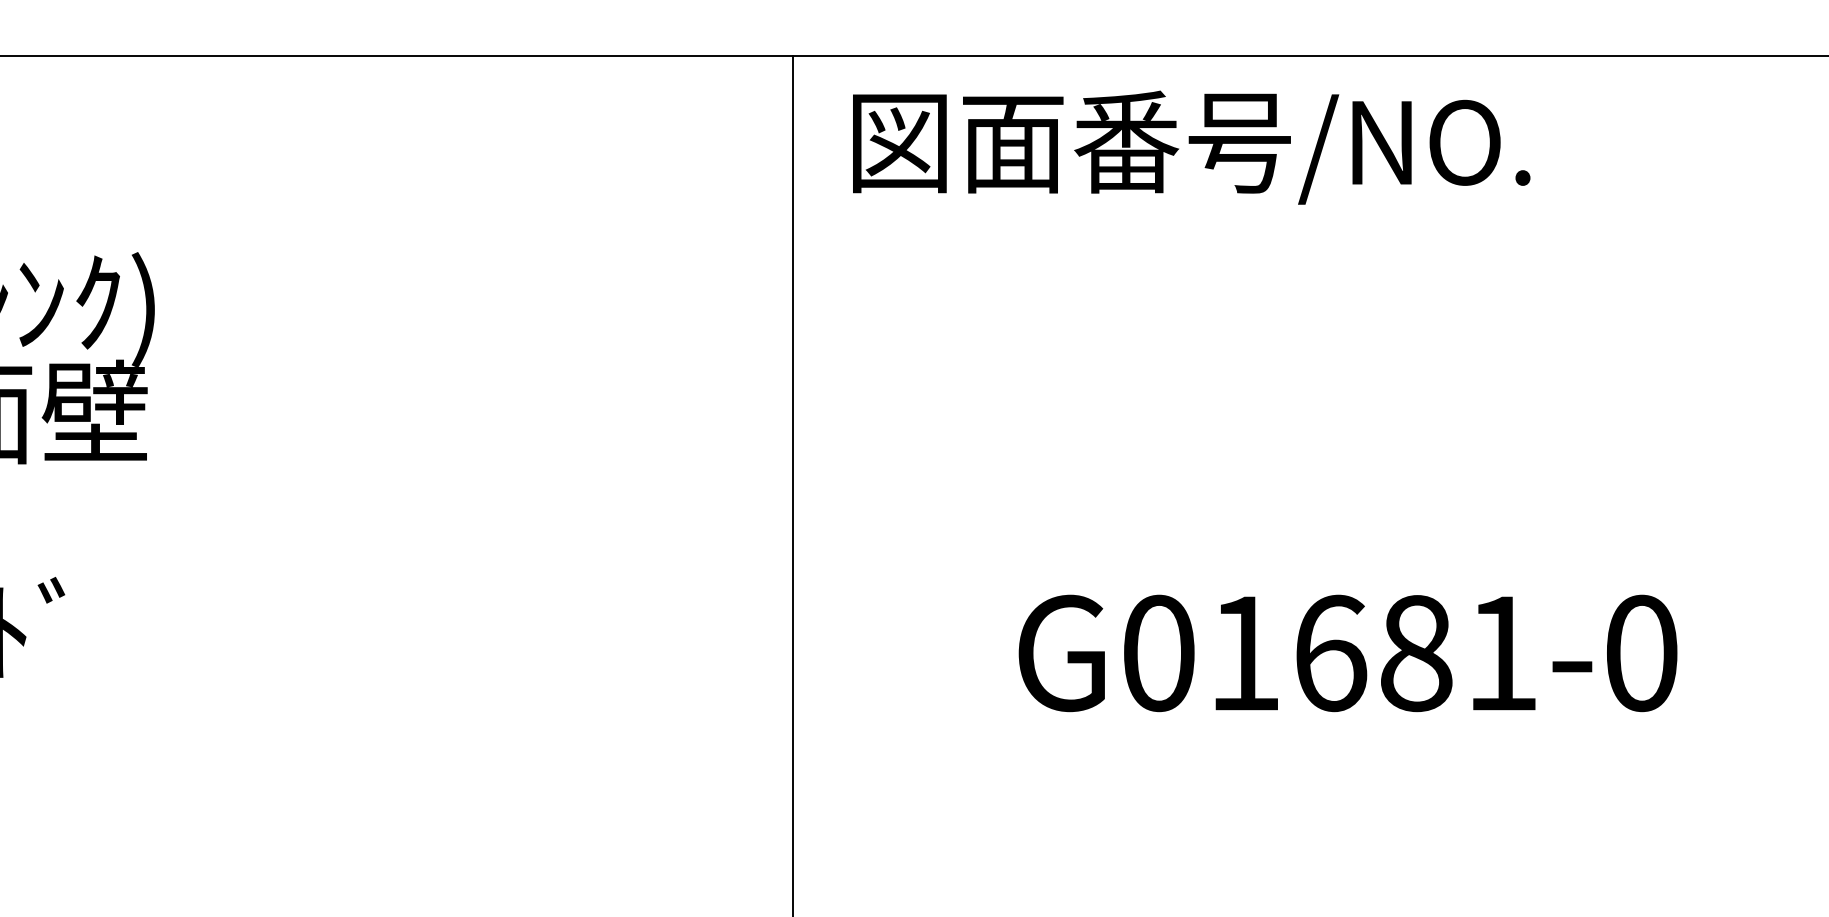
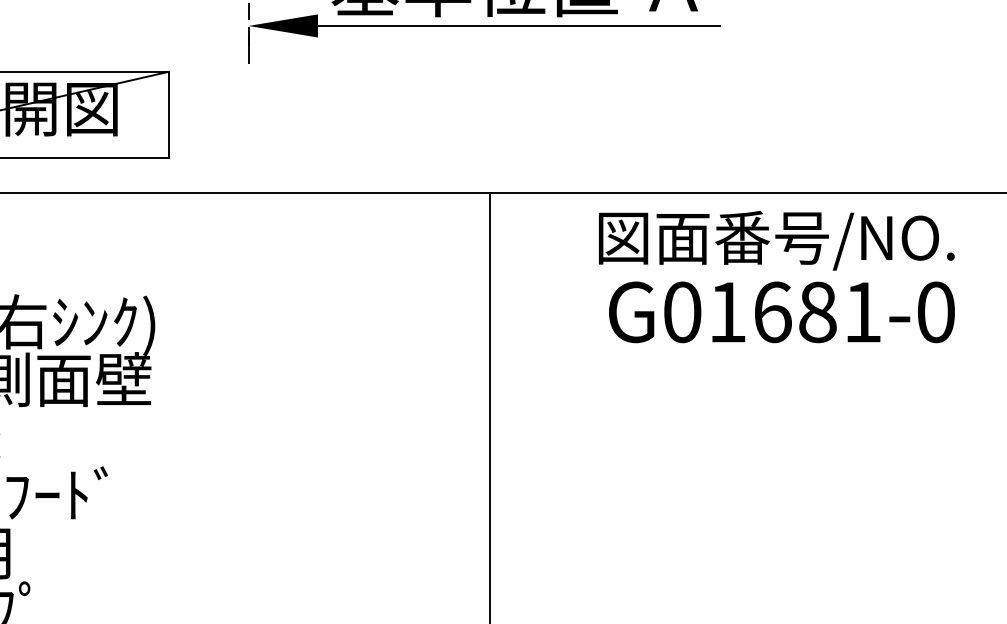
text: (1191, 147) -> (776, 240), moved
text: (1347, 653) -> (781, 312), moved

